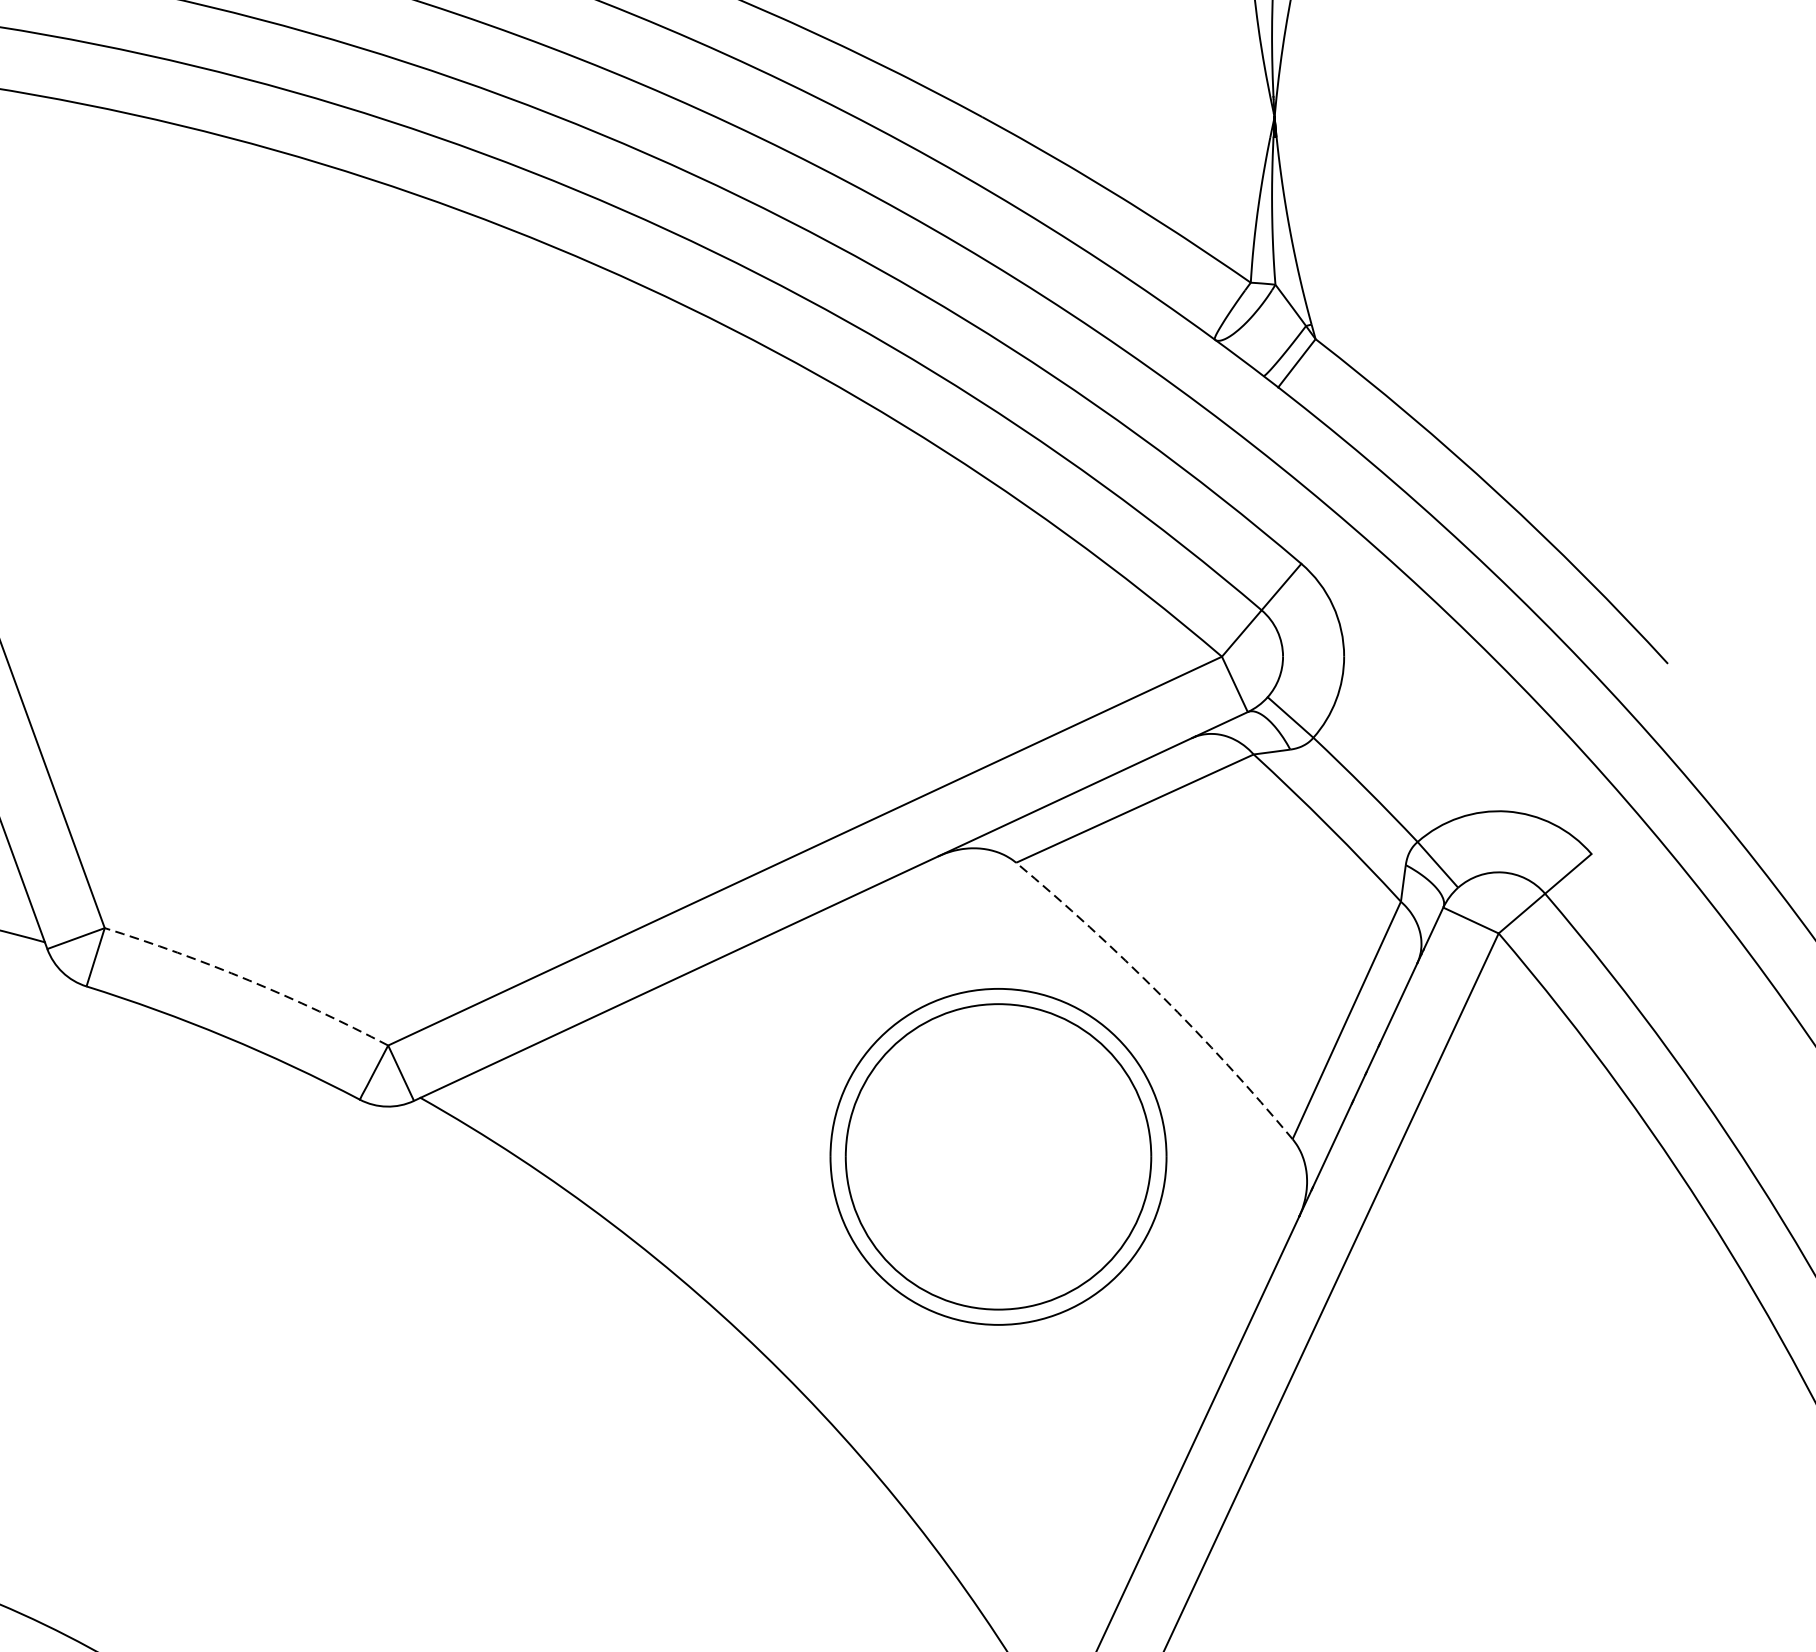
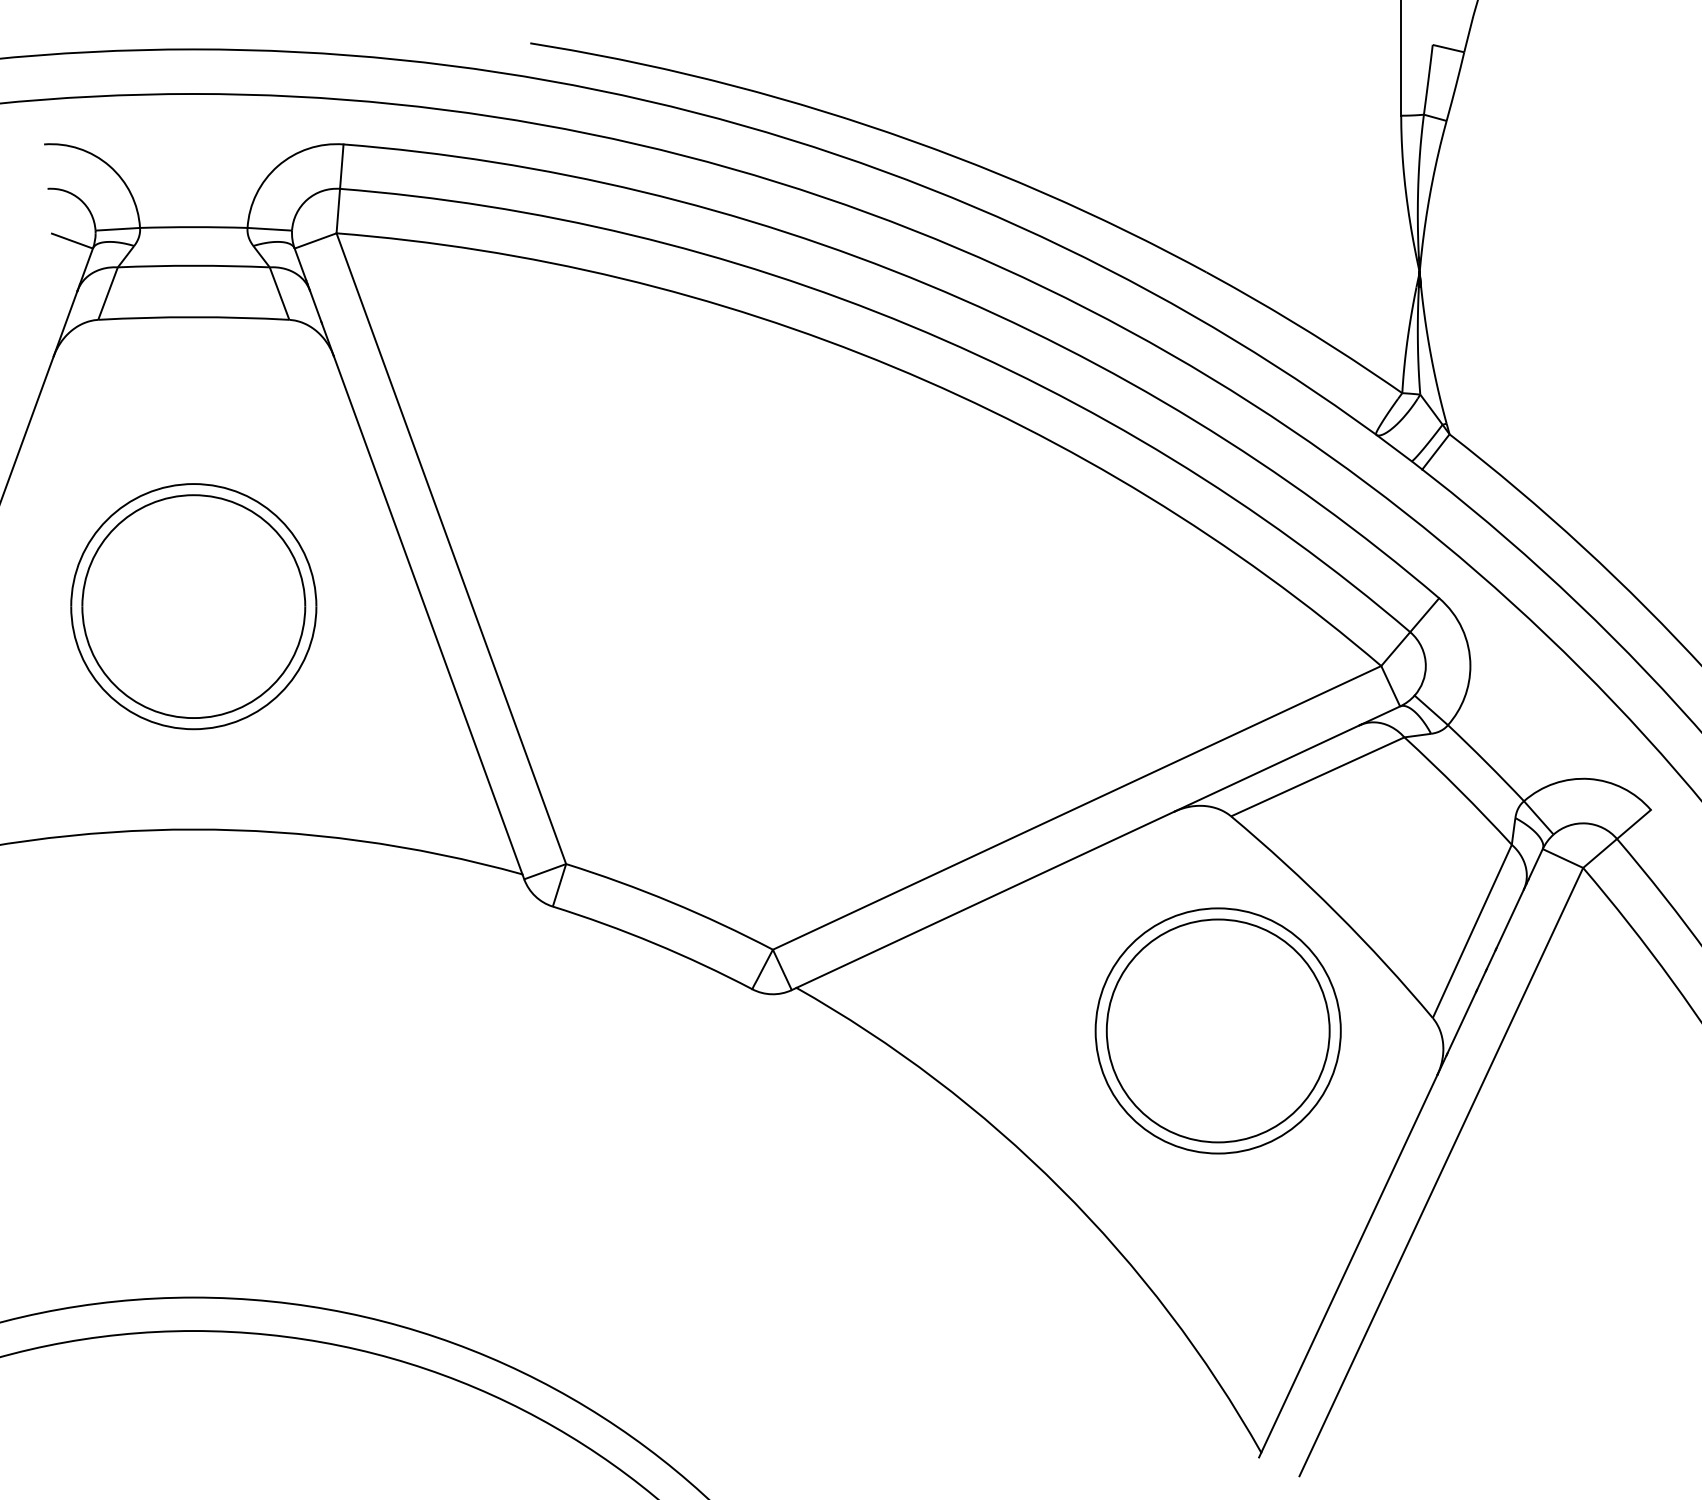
arc: (249, 980) -> (671, 902), dashed -> solid
arc: (1160, 994) -> (1336, 912), dashed -> solid

